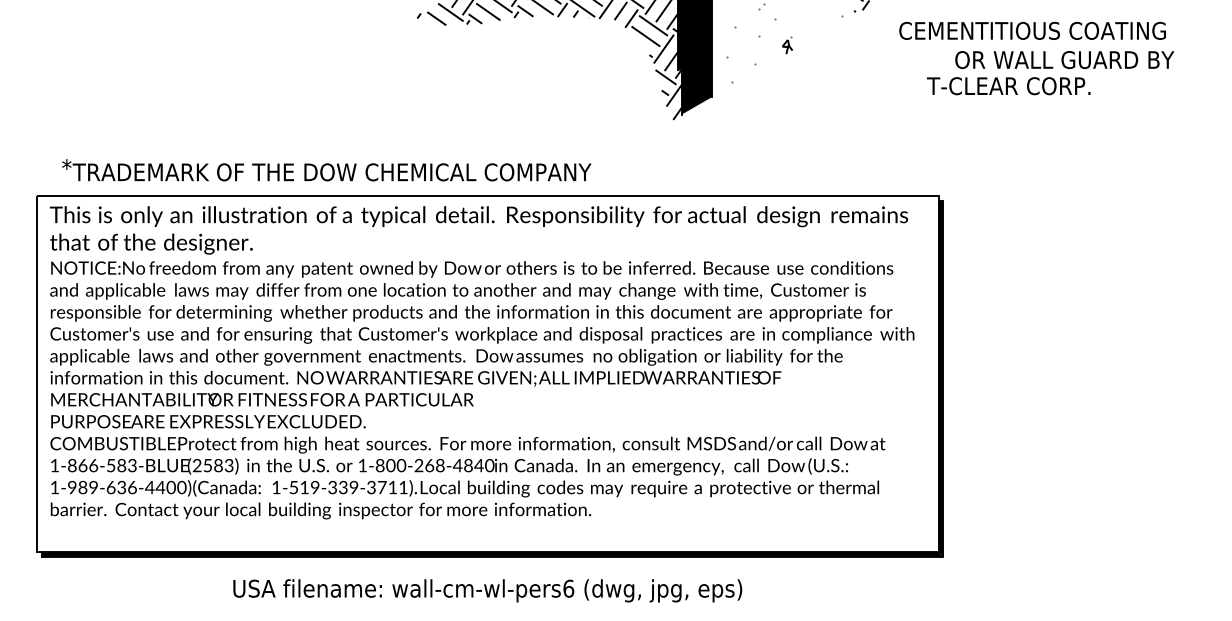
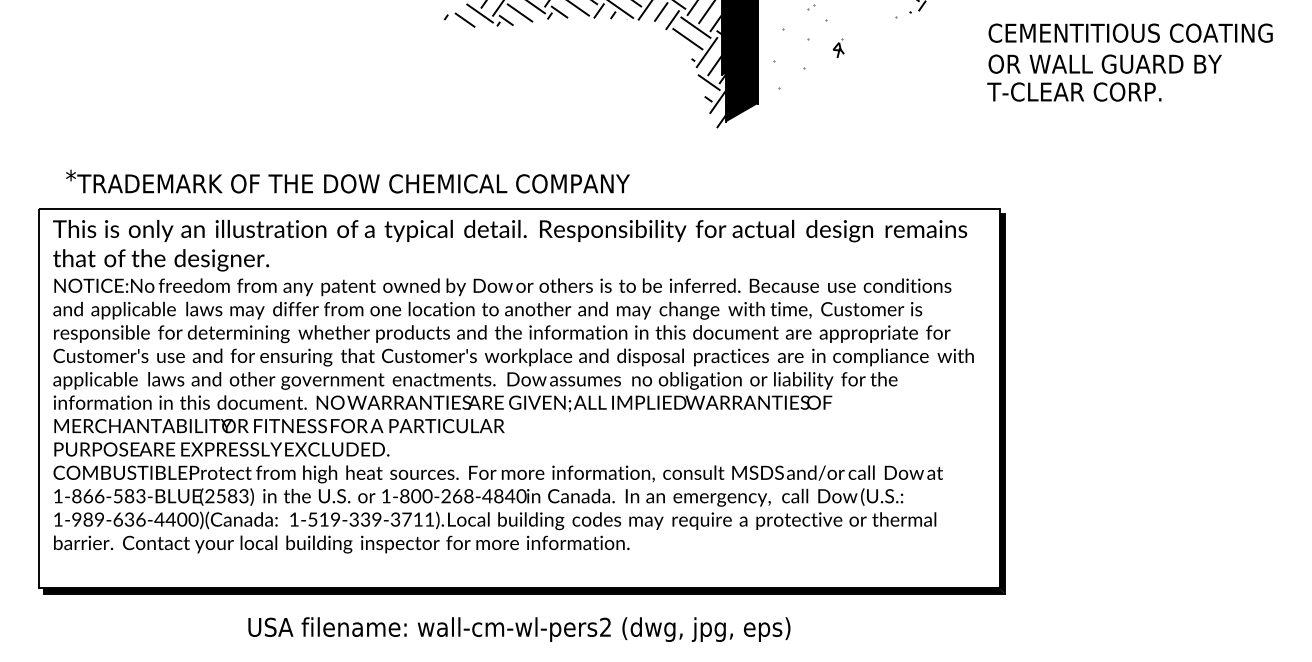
text: (1032, 30) -> (1130, 32), moved
text: (1064, 60) -> (1104, 64), moved
text: (568, 588) -> (605, 627), wall-cm-wl-pers6 -> wall-cm-wl-pers2

